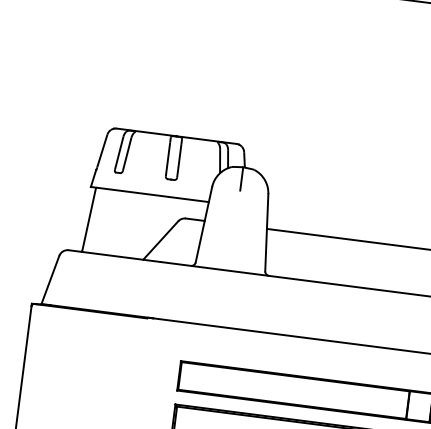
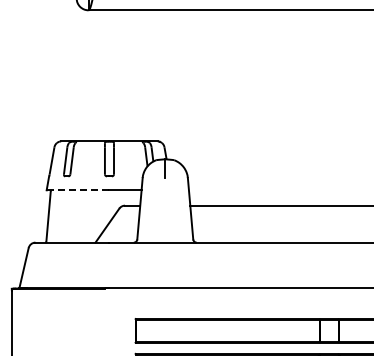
line: (129, 192) -> (77, 190), solid -> dashed

